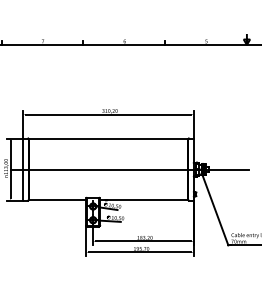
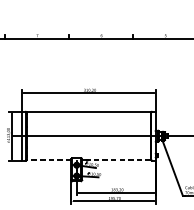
line: (57, 200) -> (48, 160), solid -> dashed
line: (147, 200) -> (119, 160), solid -> dashed

